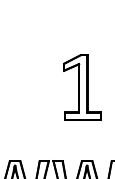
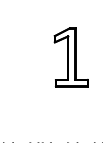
part: (82, 87) -> (71, 57), moved

